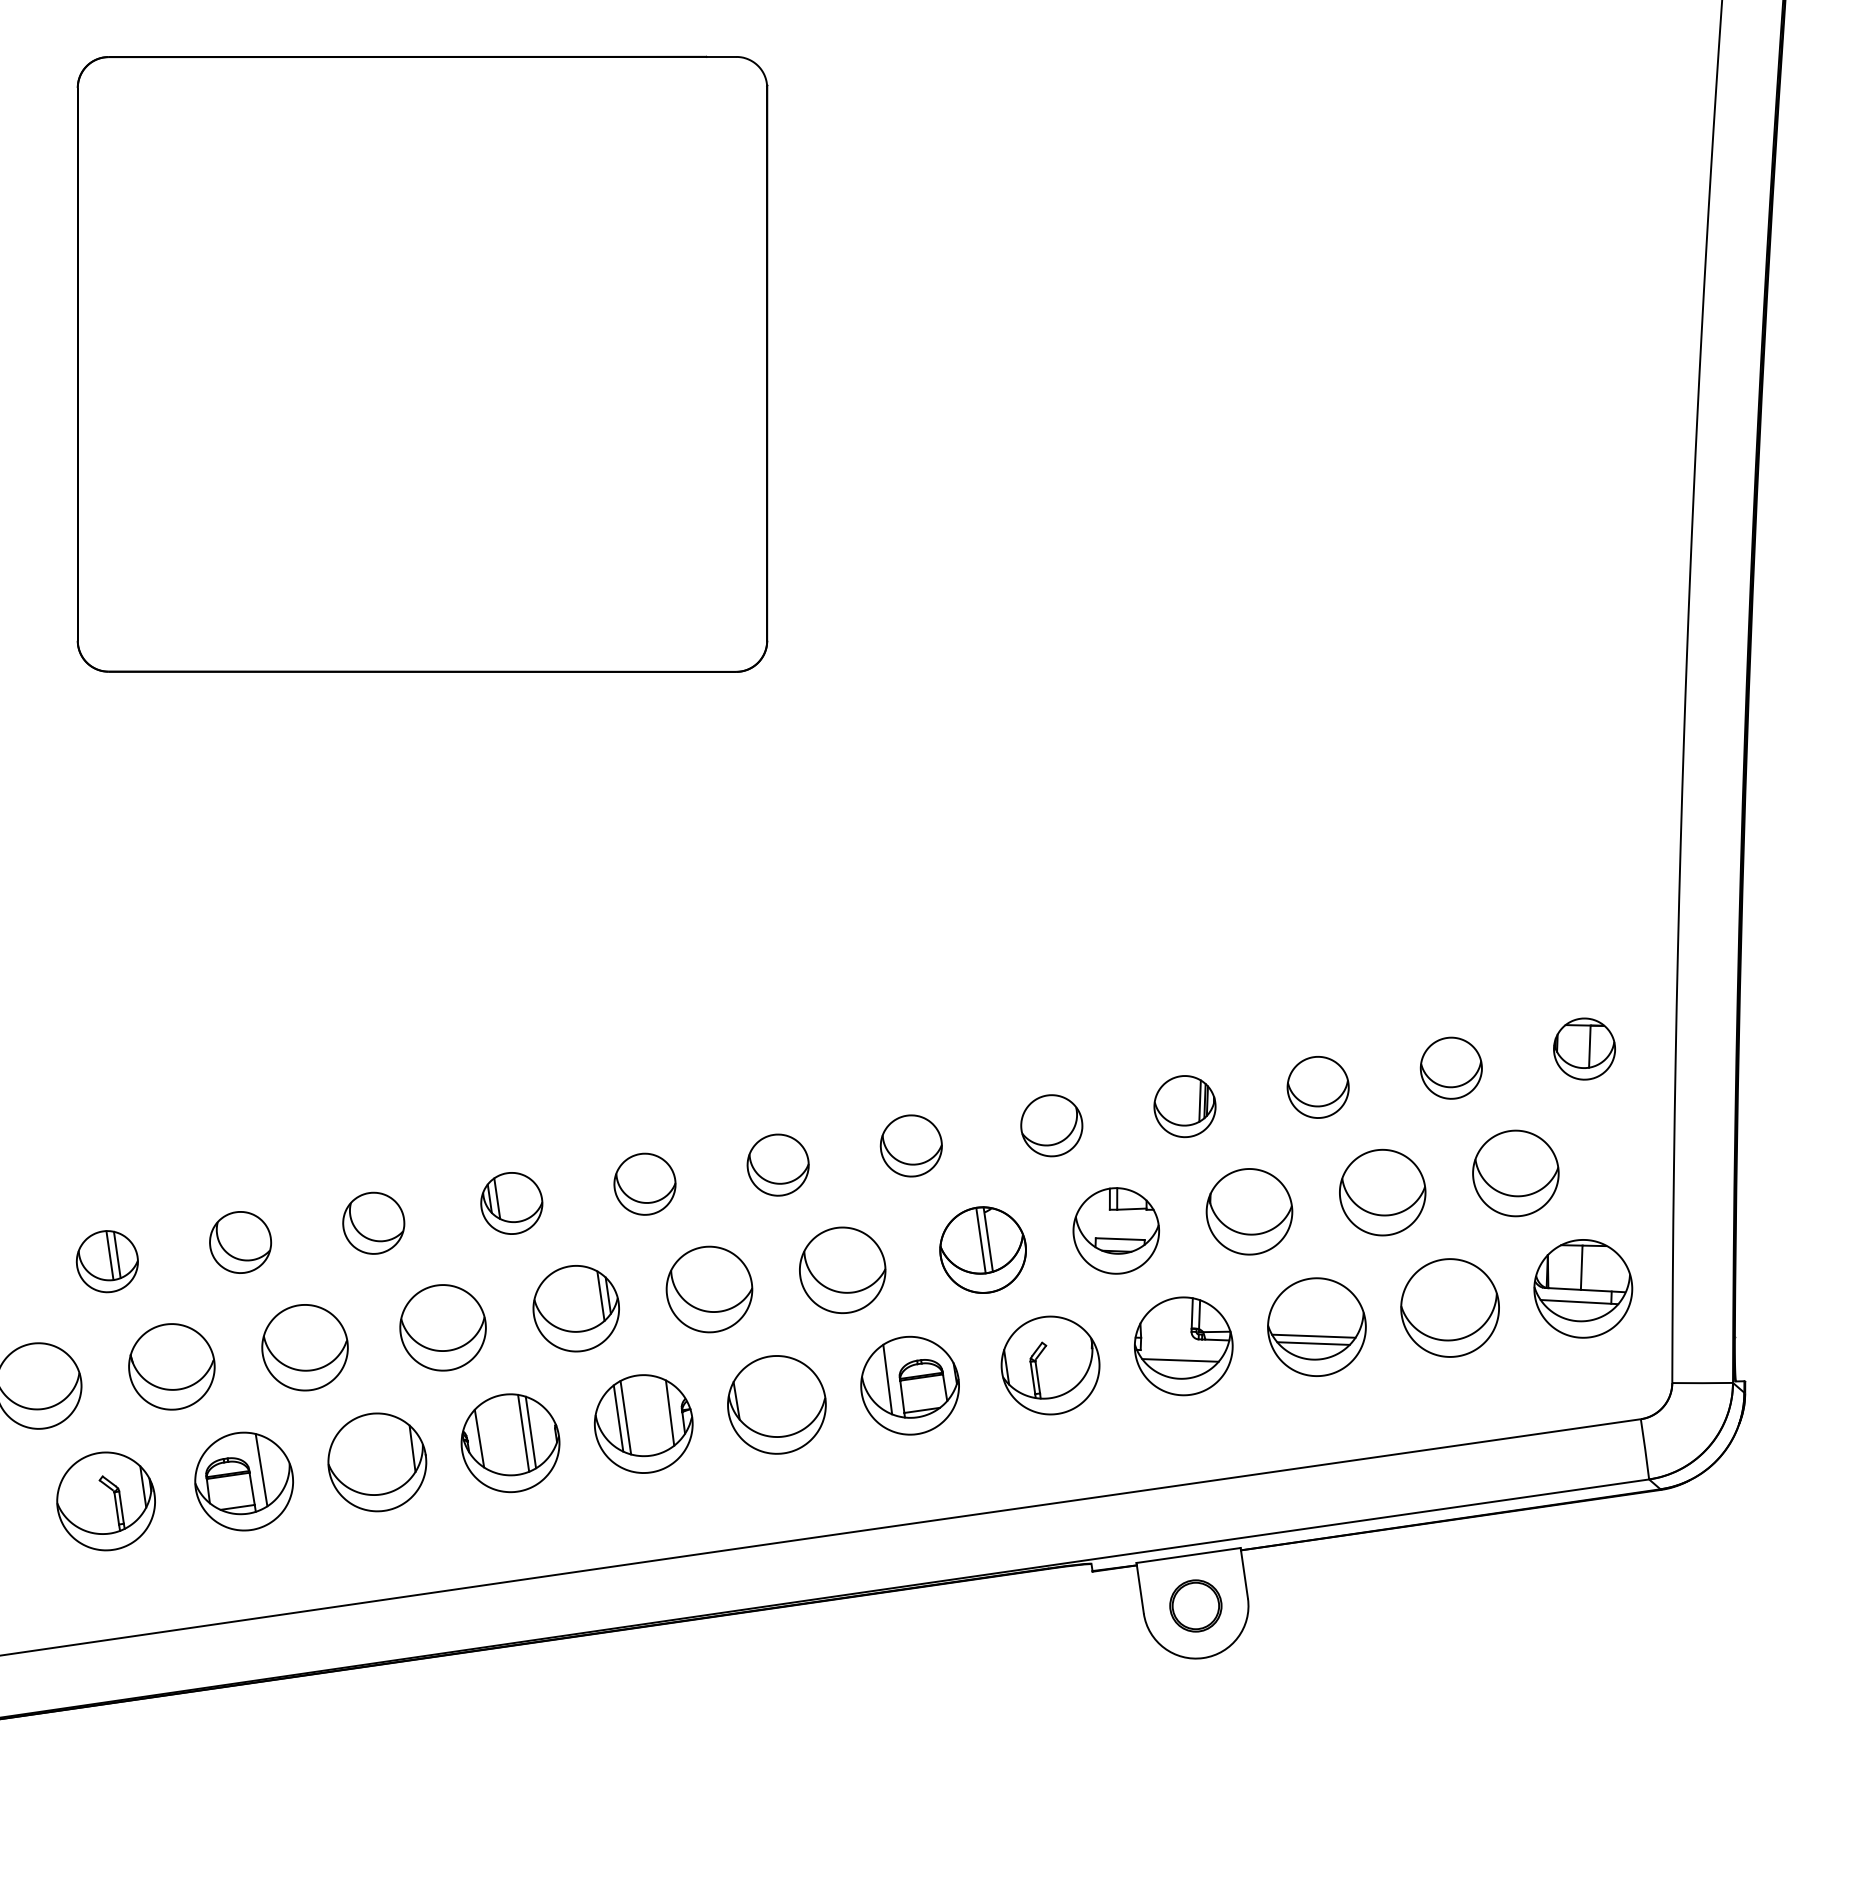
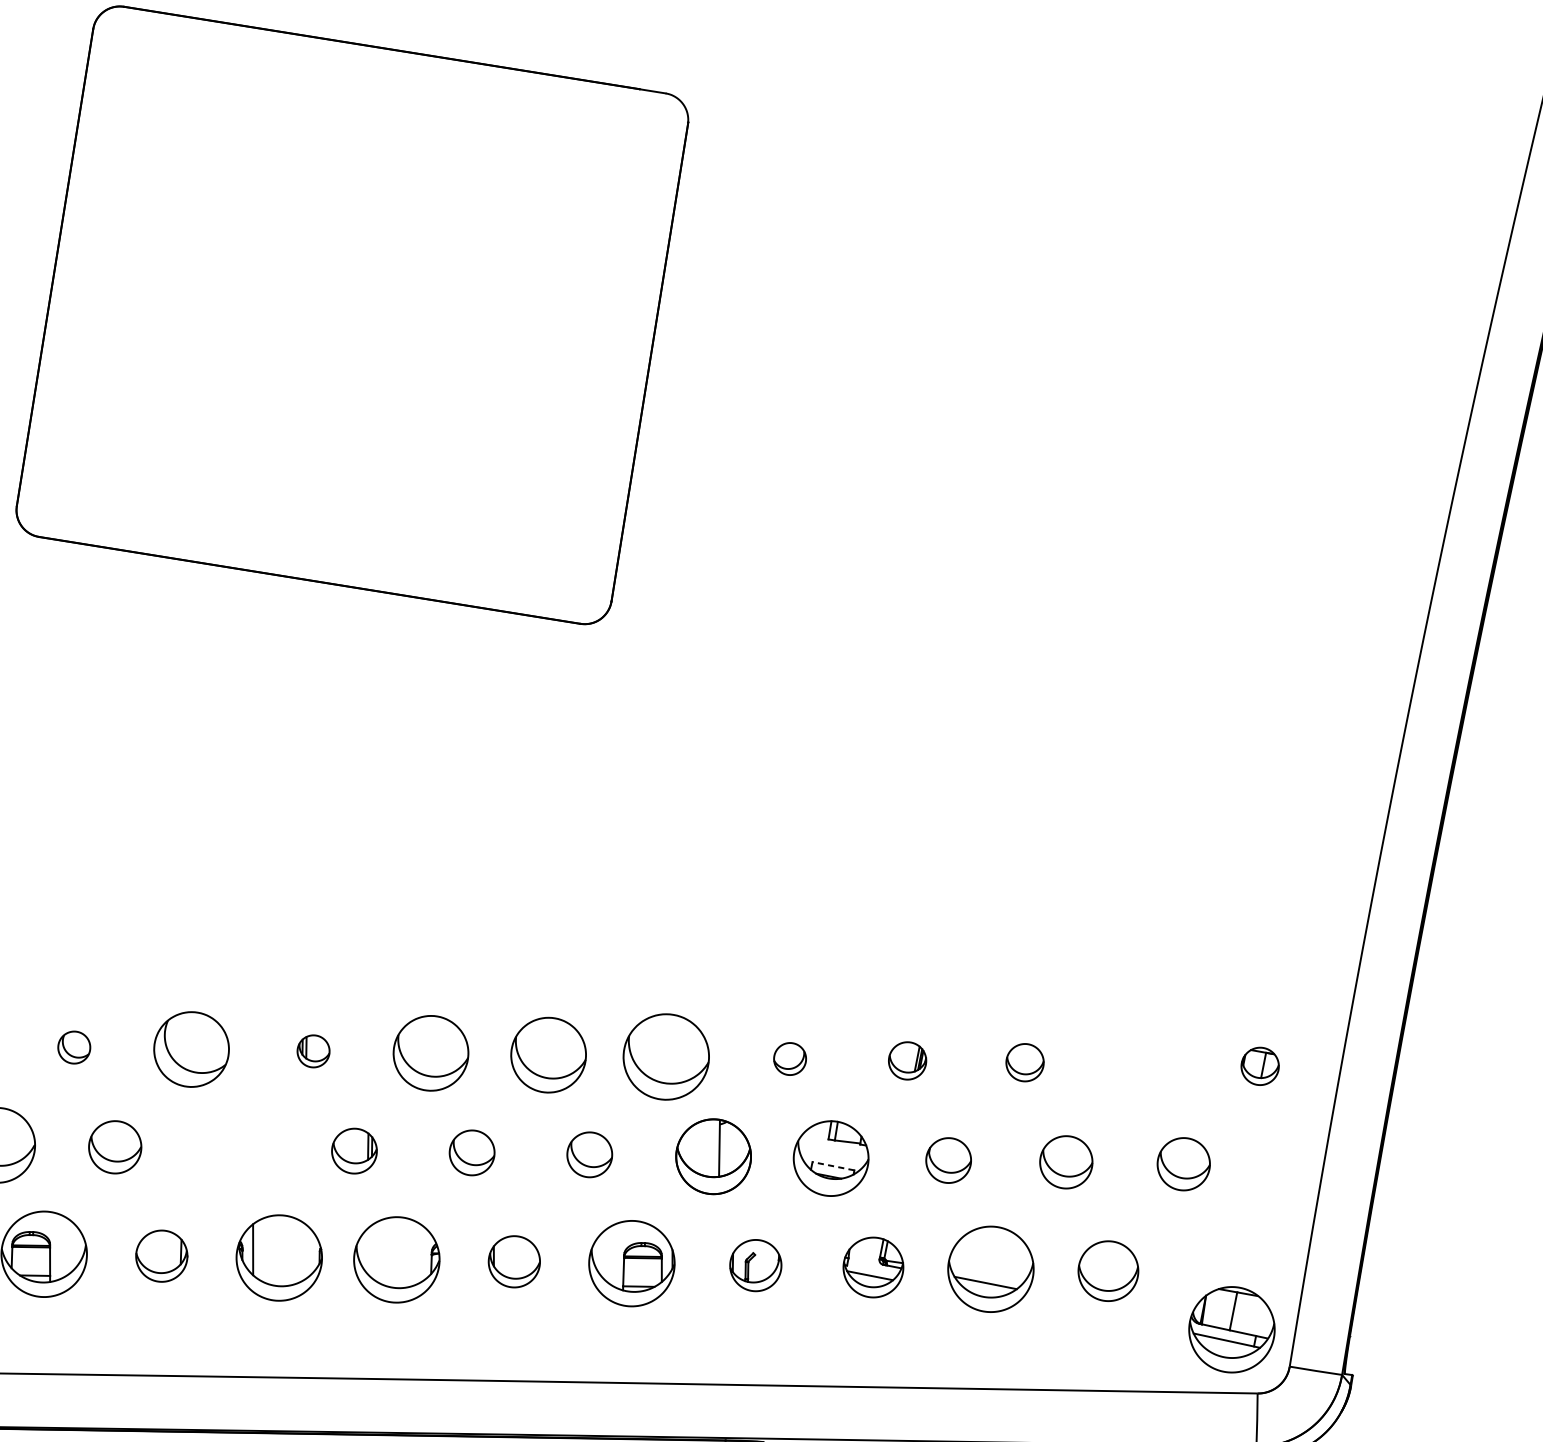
part: (1584, 1048) -> (1260, 1065), size x0.7
part: (1450, 1067) -> (1142, 1063), removed
part: (1317, 1087) -> (1024, 1062), size x0.7
part: (1184, 1106) -> (907, 1060), size x0.7
part: (1051, 1125) -> (789, 1058), size x0.6
part: (910, 1145) -> (665, 1056), size x1.6
part: (777, 1164) -> (548, 1054), size x1.4
part: (1515, 1173) -> (1183, 1164), size x0.7
part: (644, 1183) -> (430, 1052), size x1.4
part: (1382, 1192) -> (1066, 1162), size x0.7
part: (511, 1203) -> (313, 1051), size x0.6
part: (1249, 1211) -> (948, 1160), size x0.6
part: (373, 1222) -> (191, 1048), size x1.4
line: (1119, 1239) -> (832, 1166), solid -> dashed
line: (980, 1240) -> (712, 1148), removed
part: (240, 1242) -> (74, 1047), size x0.6
part: (842, 1270) -> (589, 1154), size x0.6
part: (1583, 1288) -> (1232, 1329), moved
part: (709, 1289) -> (472, 1152), size x0.6
part: (1449, 1307) -> (1107, 1270), size x0.7
part: (575, 1308) -> (353, 1150), size x0.6
part: (442, 1327) -> (236, 1148), removed
line: (1313, 1335) -> (986, 1276), removed
part: (1183, 1346) -> (873, 1267), size x0.7
part: (304, 1347) -> (114, 1146), size x0.7
part: (1050, 1365) -> (755, 1265), size x0.6
line: (887, 1379) -> (613, 1255), removed
part: (776, 1404) -> (514, 1261), size x0.6
line: (669, 1412) -> (420, 1253), removed
line: (625, 1417) -> (382, 1251), removed
line: (618, 1418) -> (375, 1251), removed
line: (523, 1432) -> (291, 1250), removed
line: (530, 1432) -> (297, 1251), removed
part: (377, 1462) -> (161, 1256), size x0.6
line: (261, 1470) -> (60, 1247), removed

